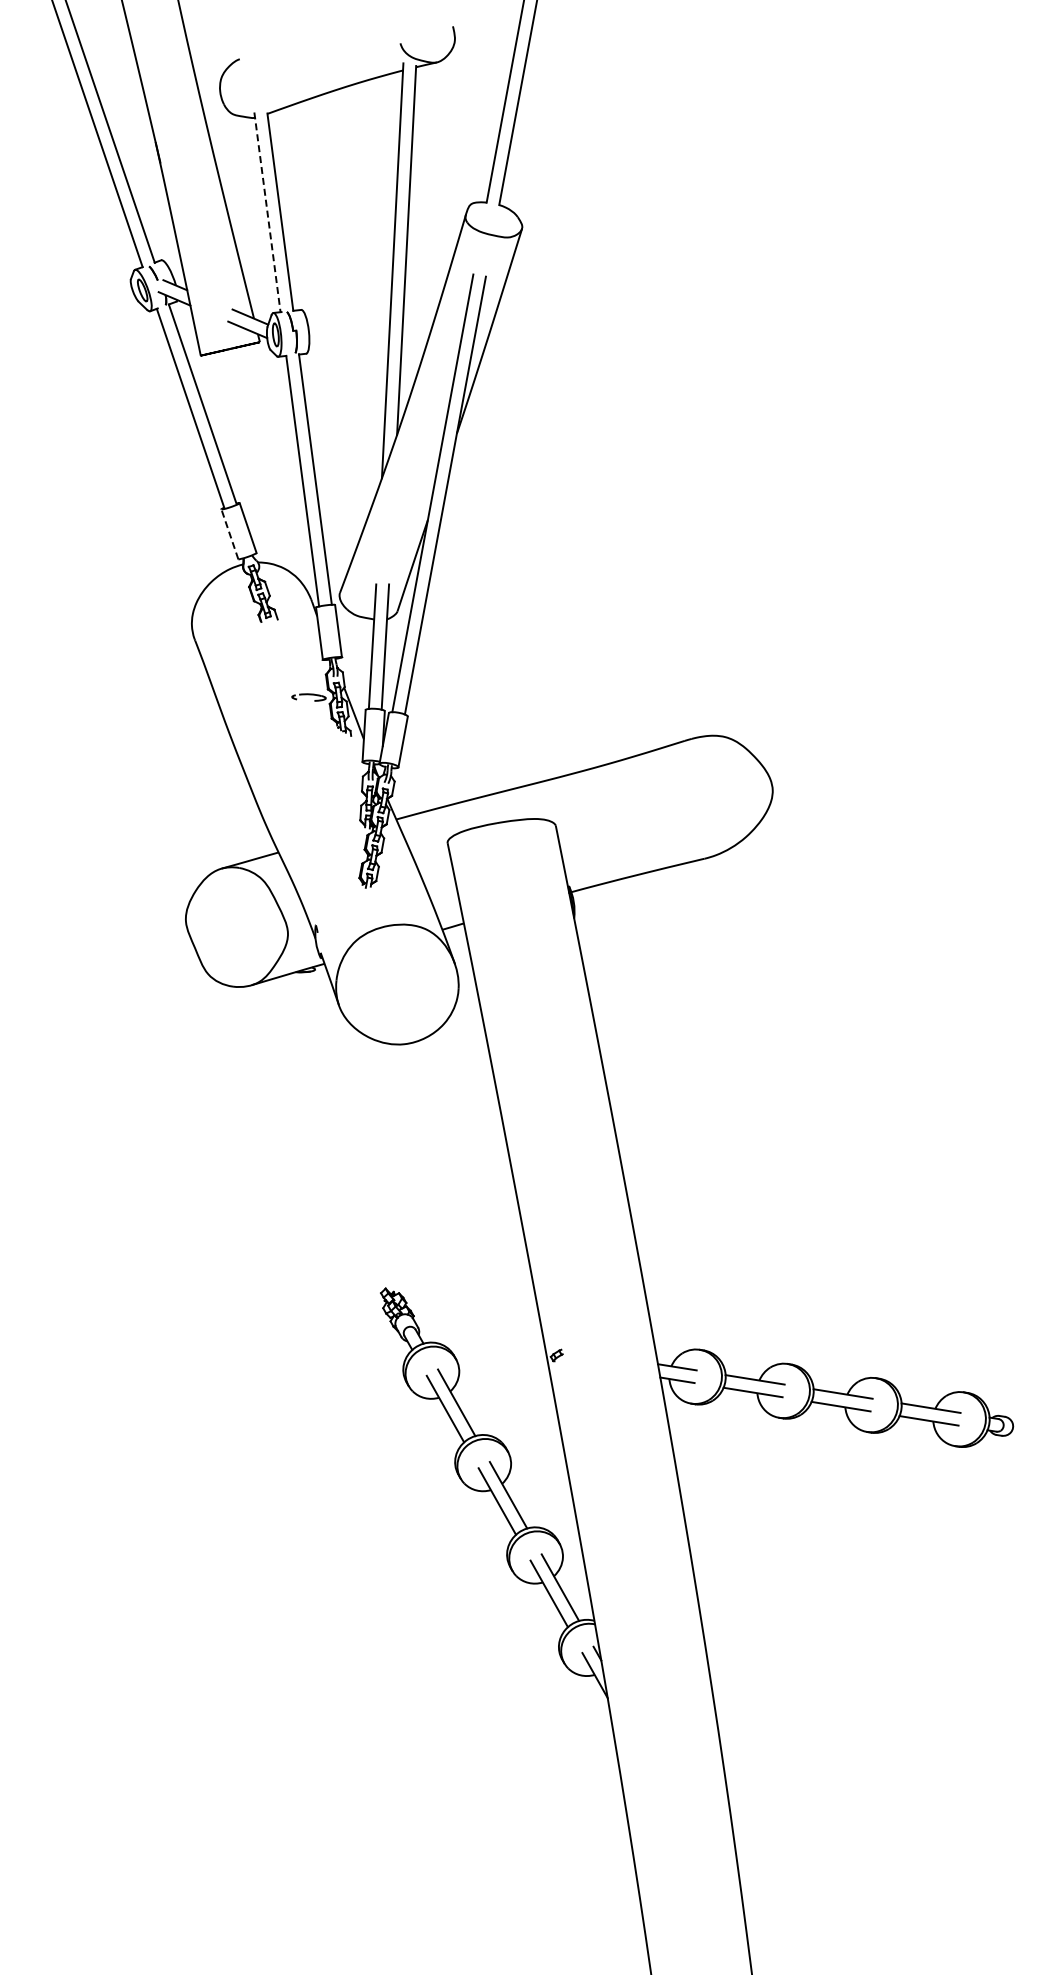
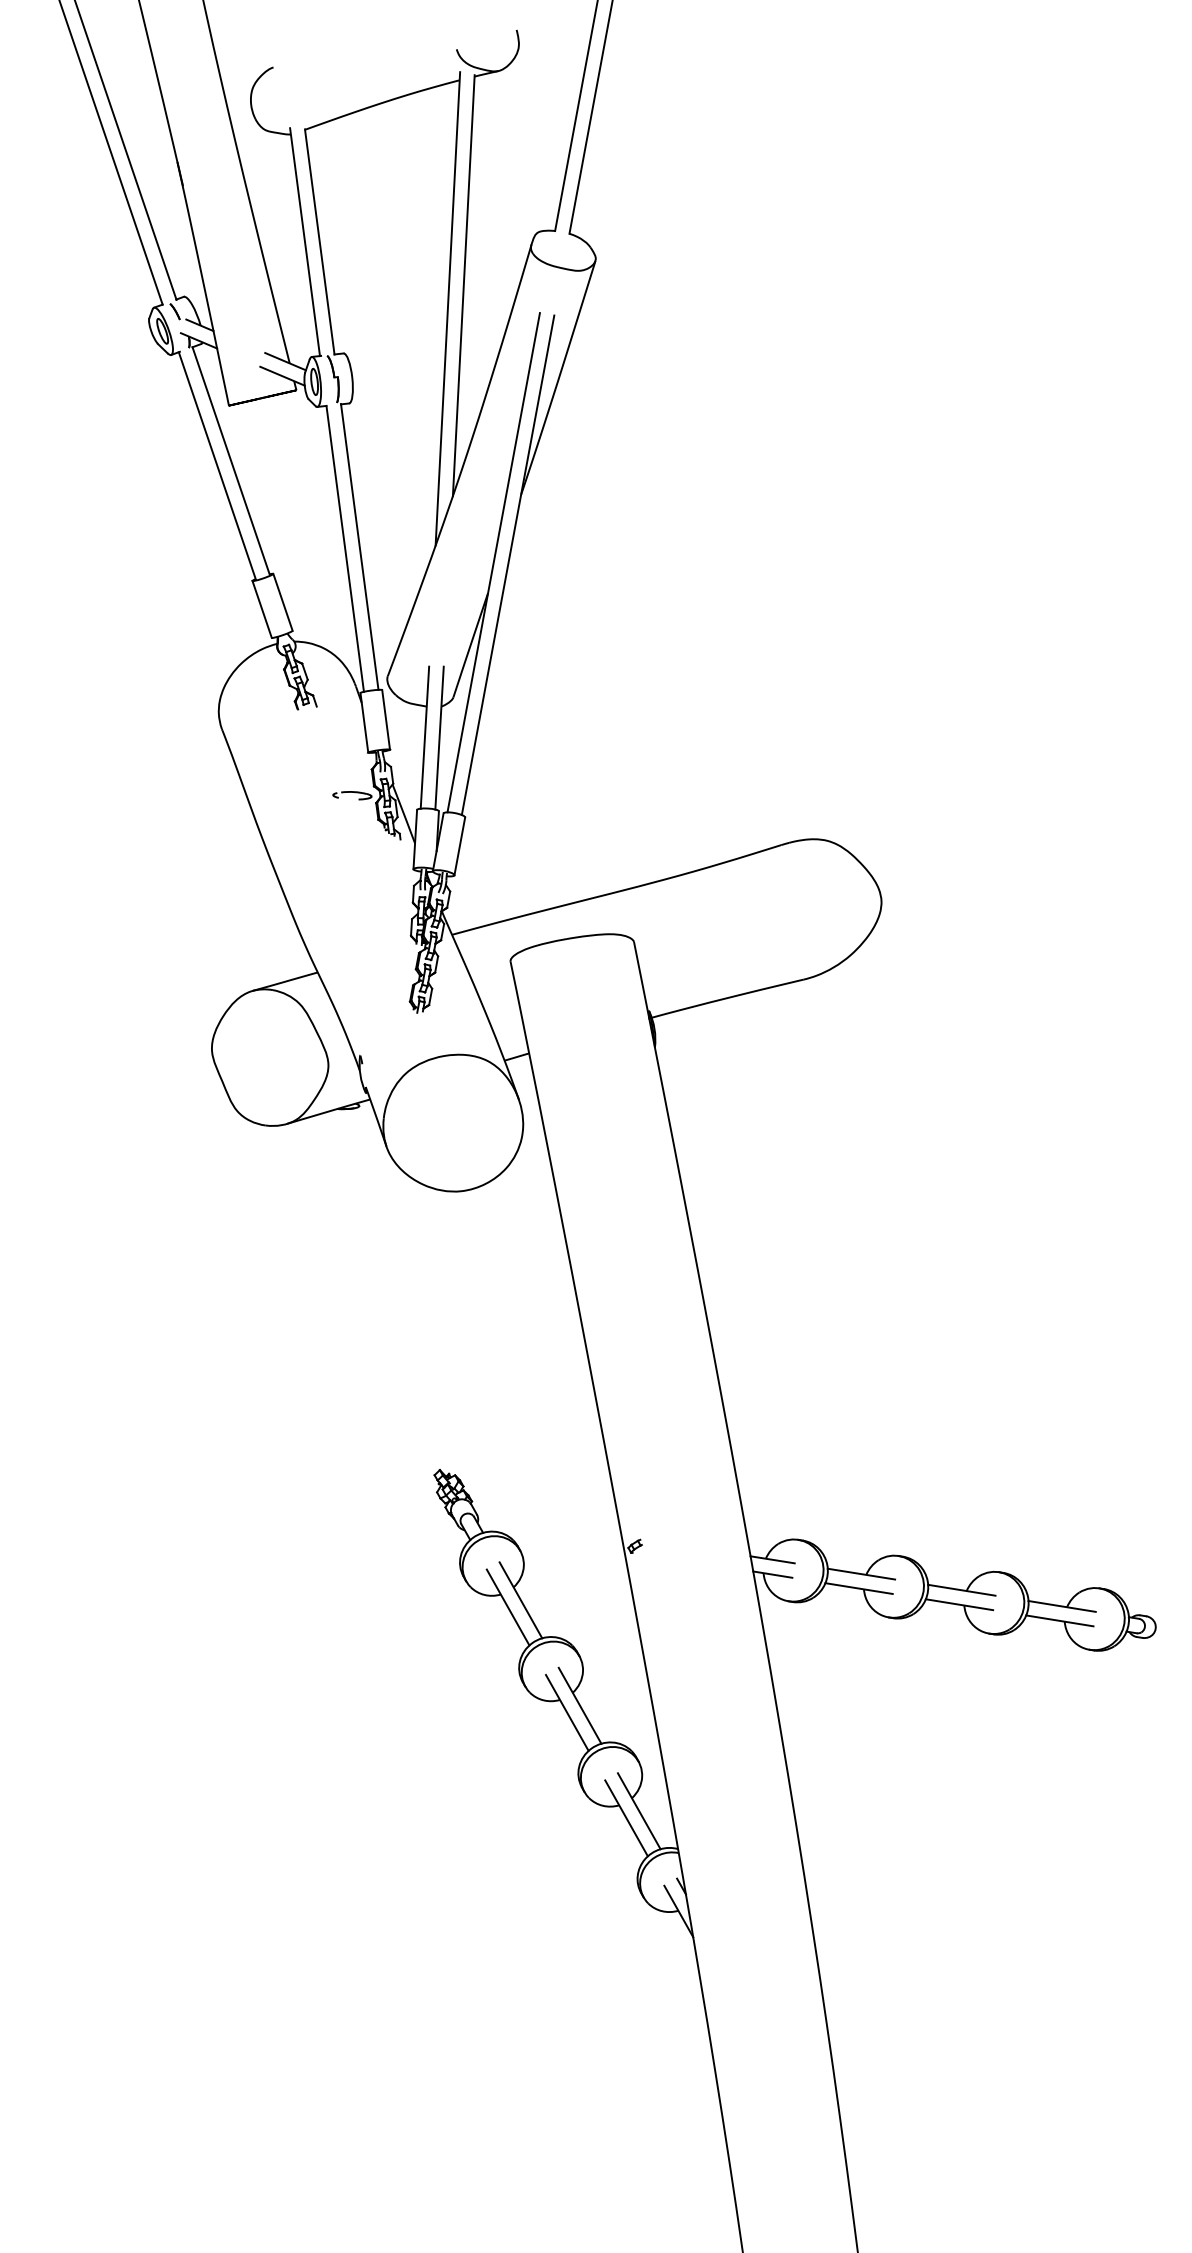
line: (267, 212) -> (305, 242), dashed -> solid
line: (229, 533) -> (261, 608), dashed -> solid

